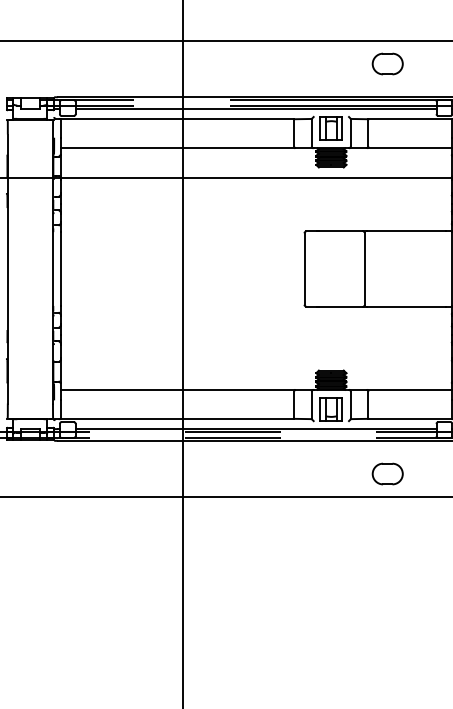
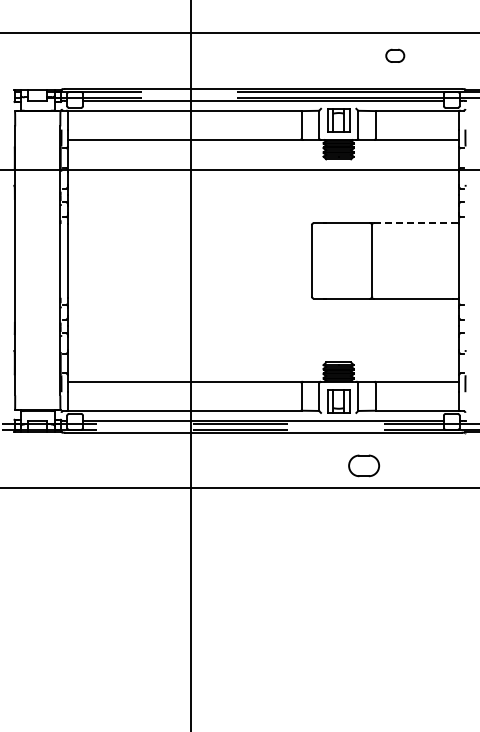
part: (388, 63) -> (395, 55), size x0.6
line: (406, 231) -> (413, 223), solid -> dashed
part: (388, 473) -> (364, 465), moved

